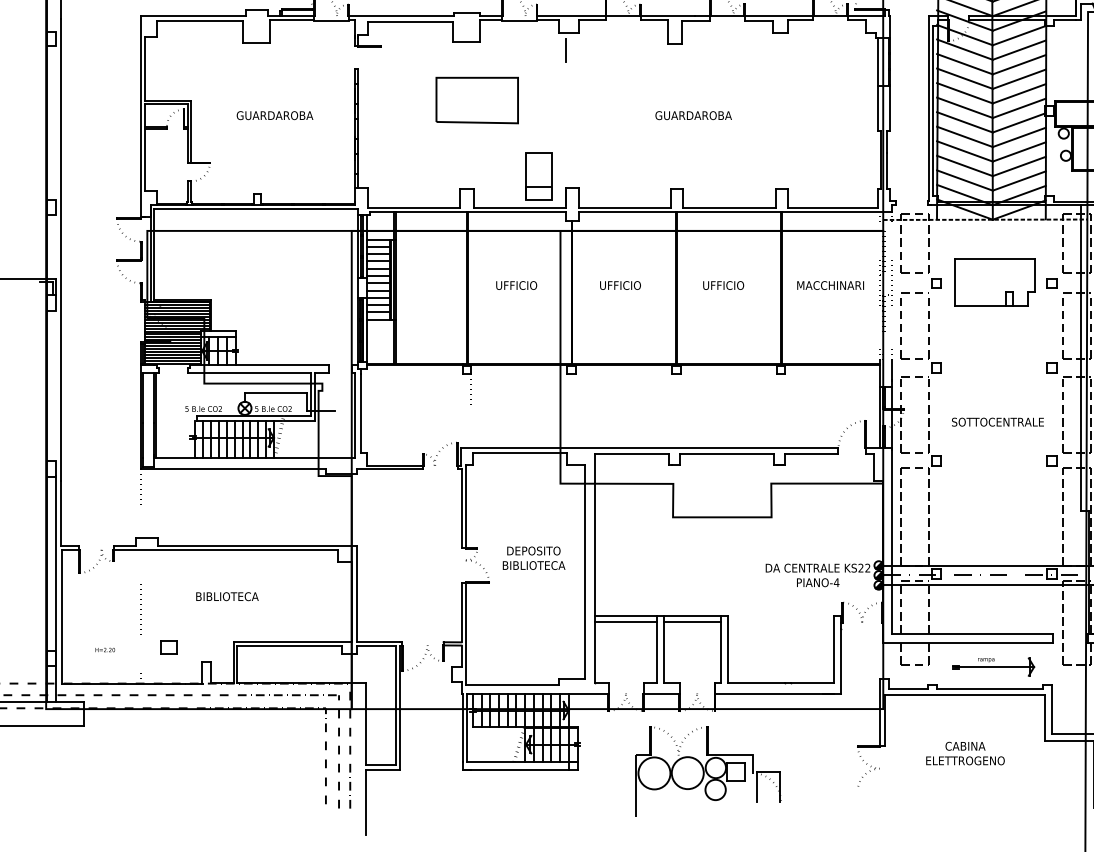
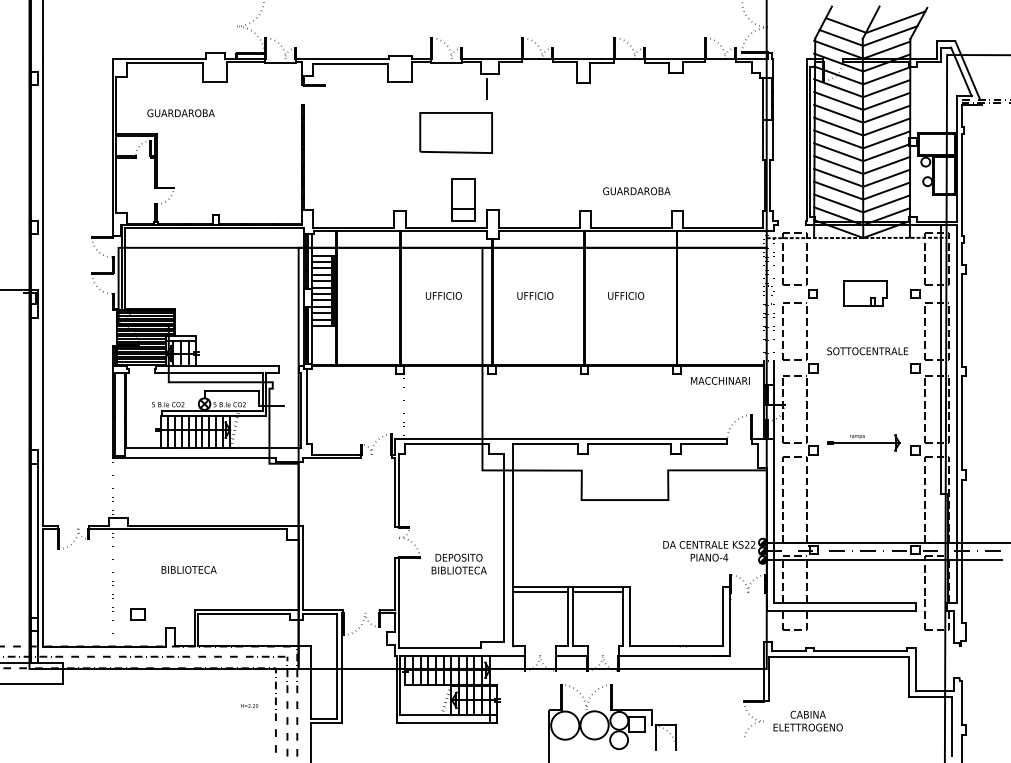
part: (476, 99) -> (455, 132), moved
text: (274, 115) -> (180, 113), moved
text: (693, 115) -> (636, 191), moved
part: (995, 282) -> (865, 293), size x0.6
text: (830, 285) -> (720, 380), moved
text: (997, 422) -> (867, 351), moved
text: (533, 557) -> (458, 563), moved
text: (105, 649) -> (249, 705), moved
part: (993, 666) -> (863, 442), moved
text: (964, 752) -> (807, 720), moved

